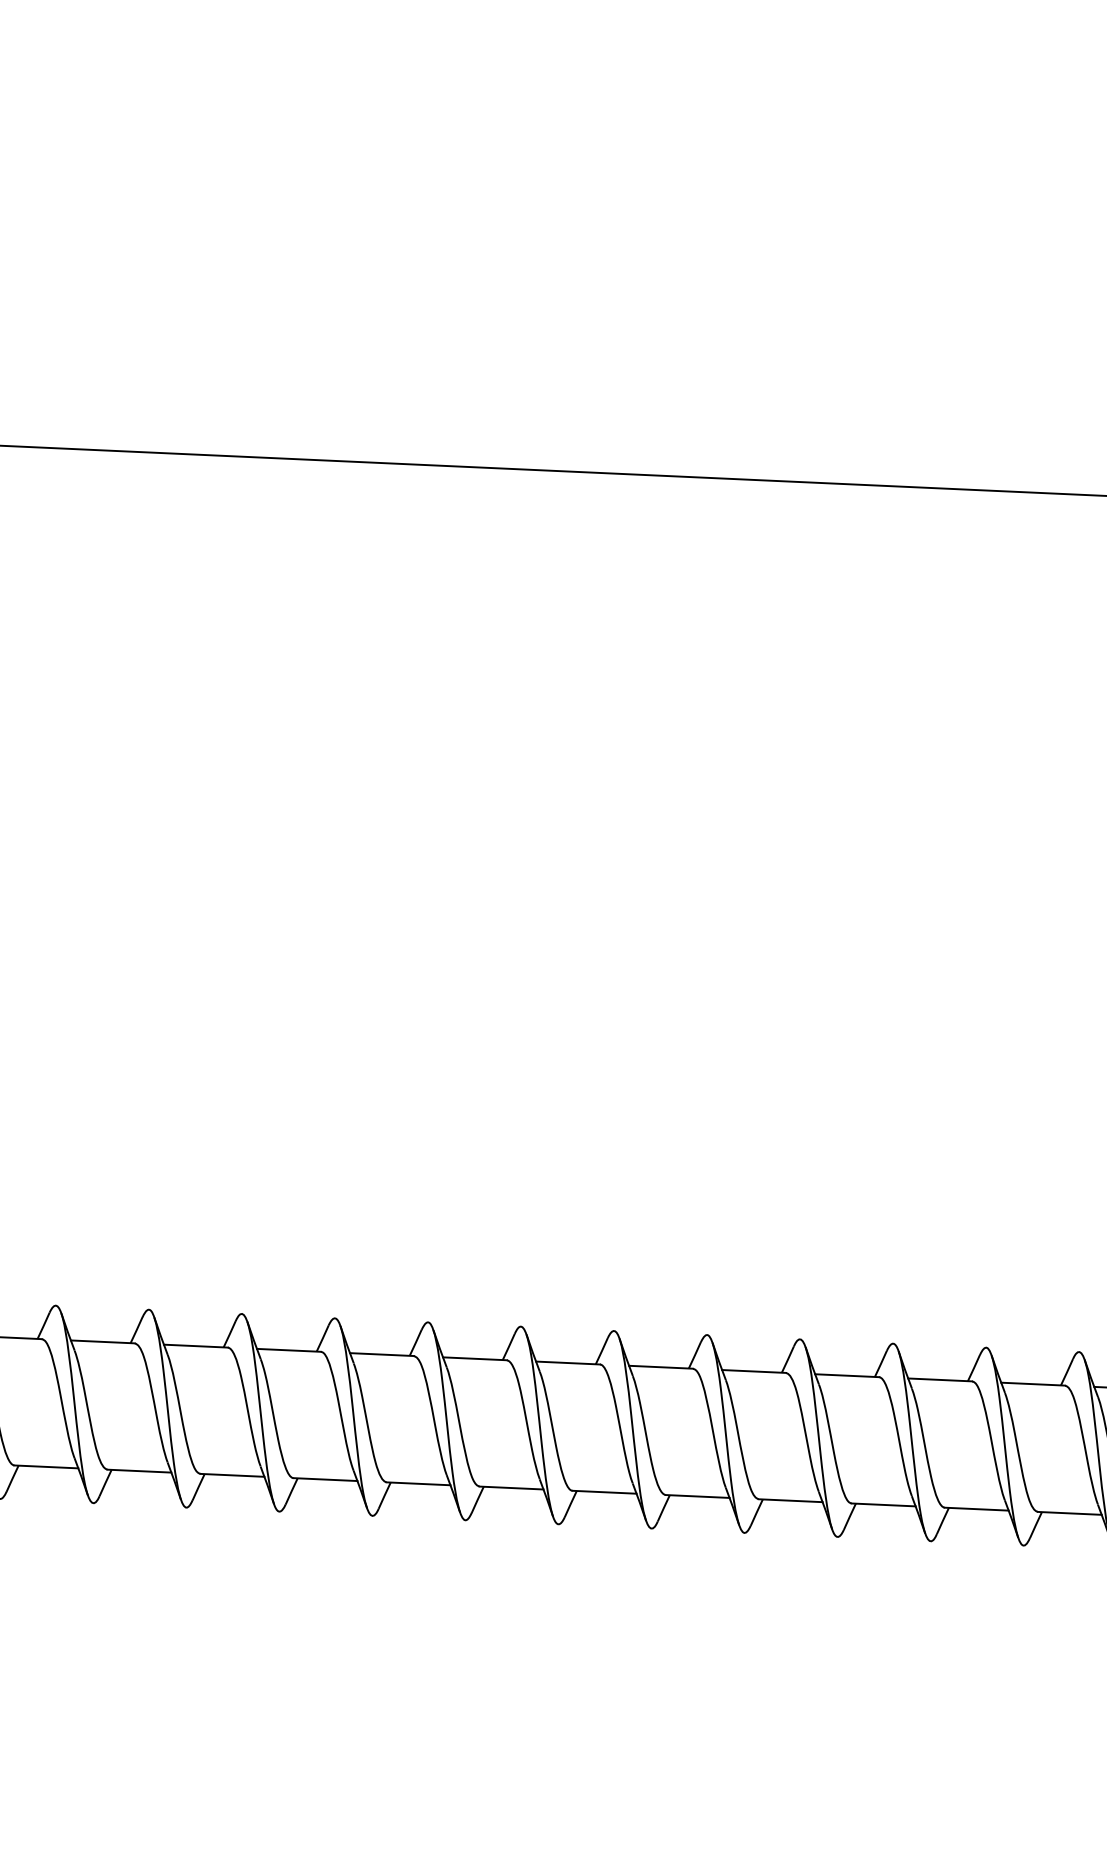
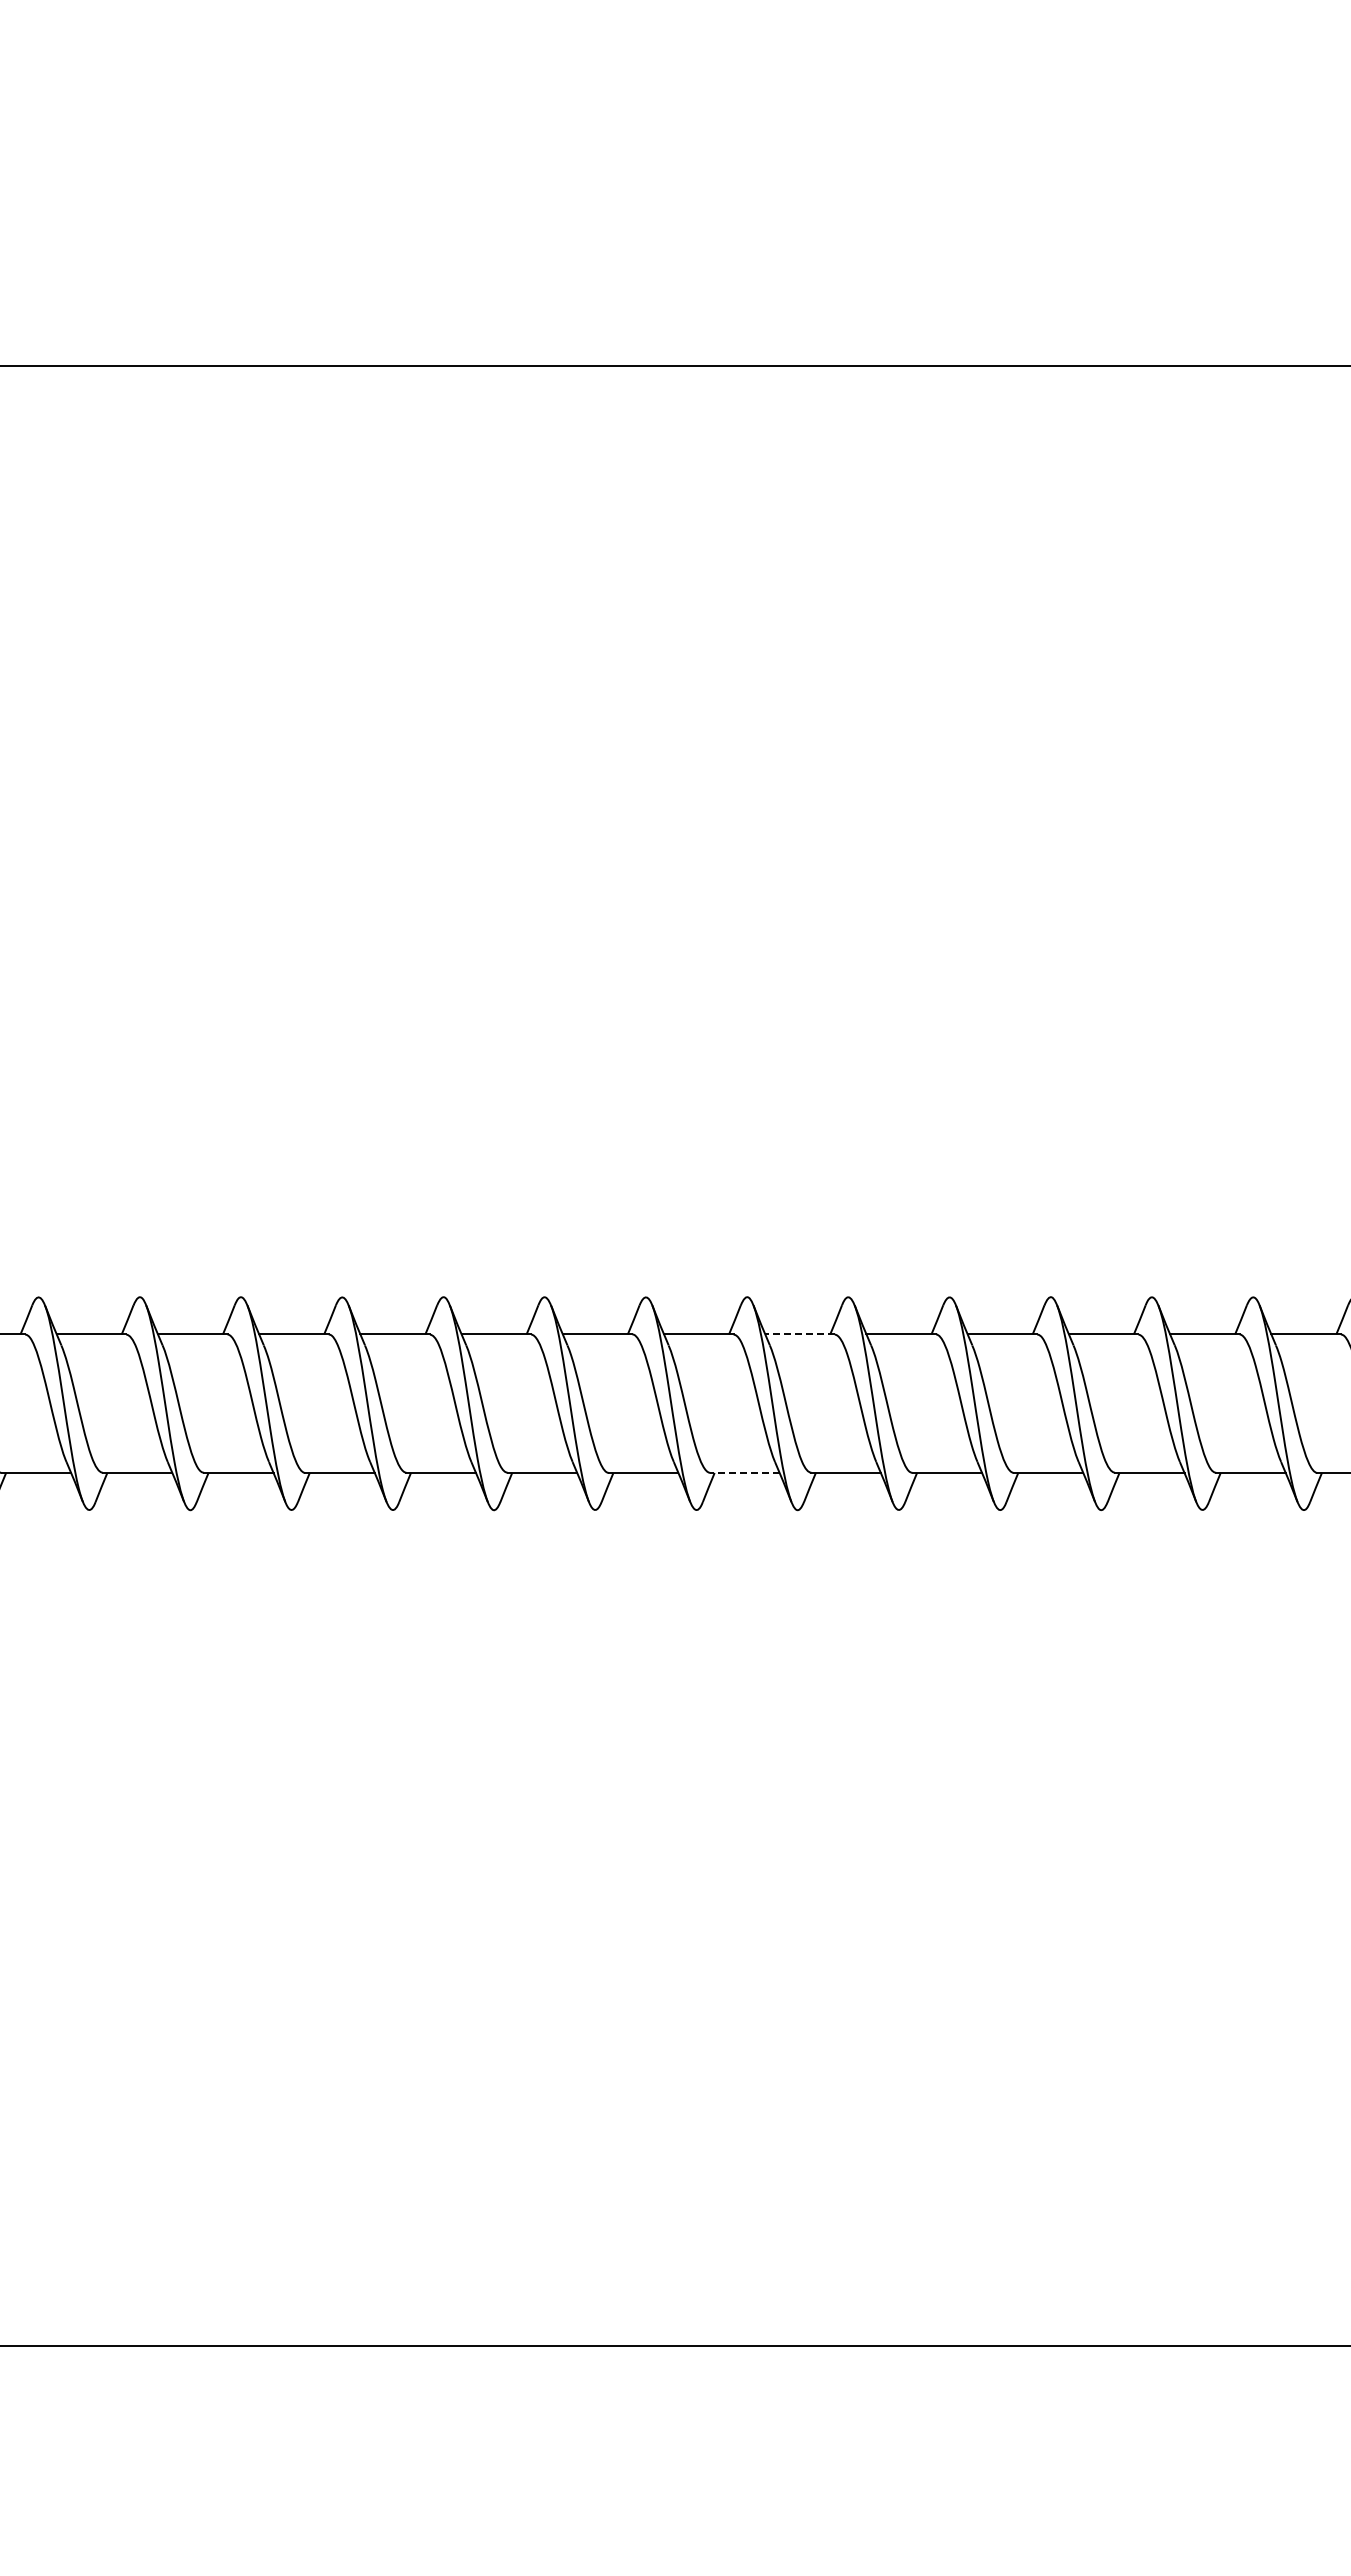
line: (754, 1371) -> (800, 1334), solid -> dashed
line: (697, 1496) -> (744, 1472), solid -> dashed

